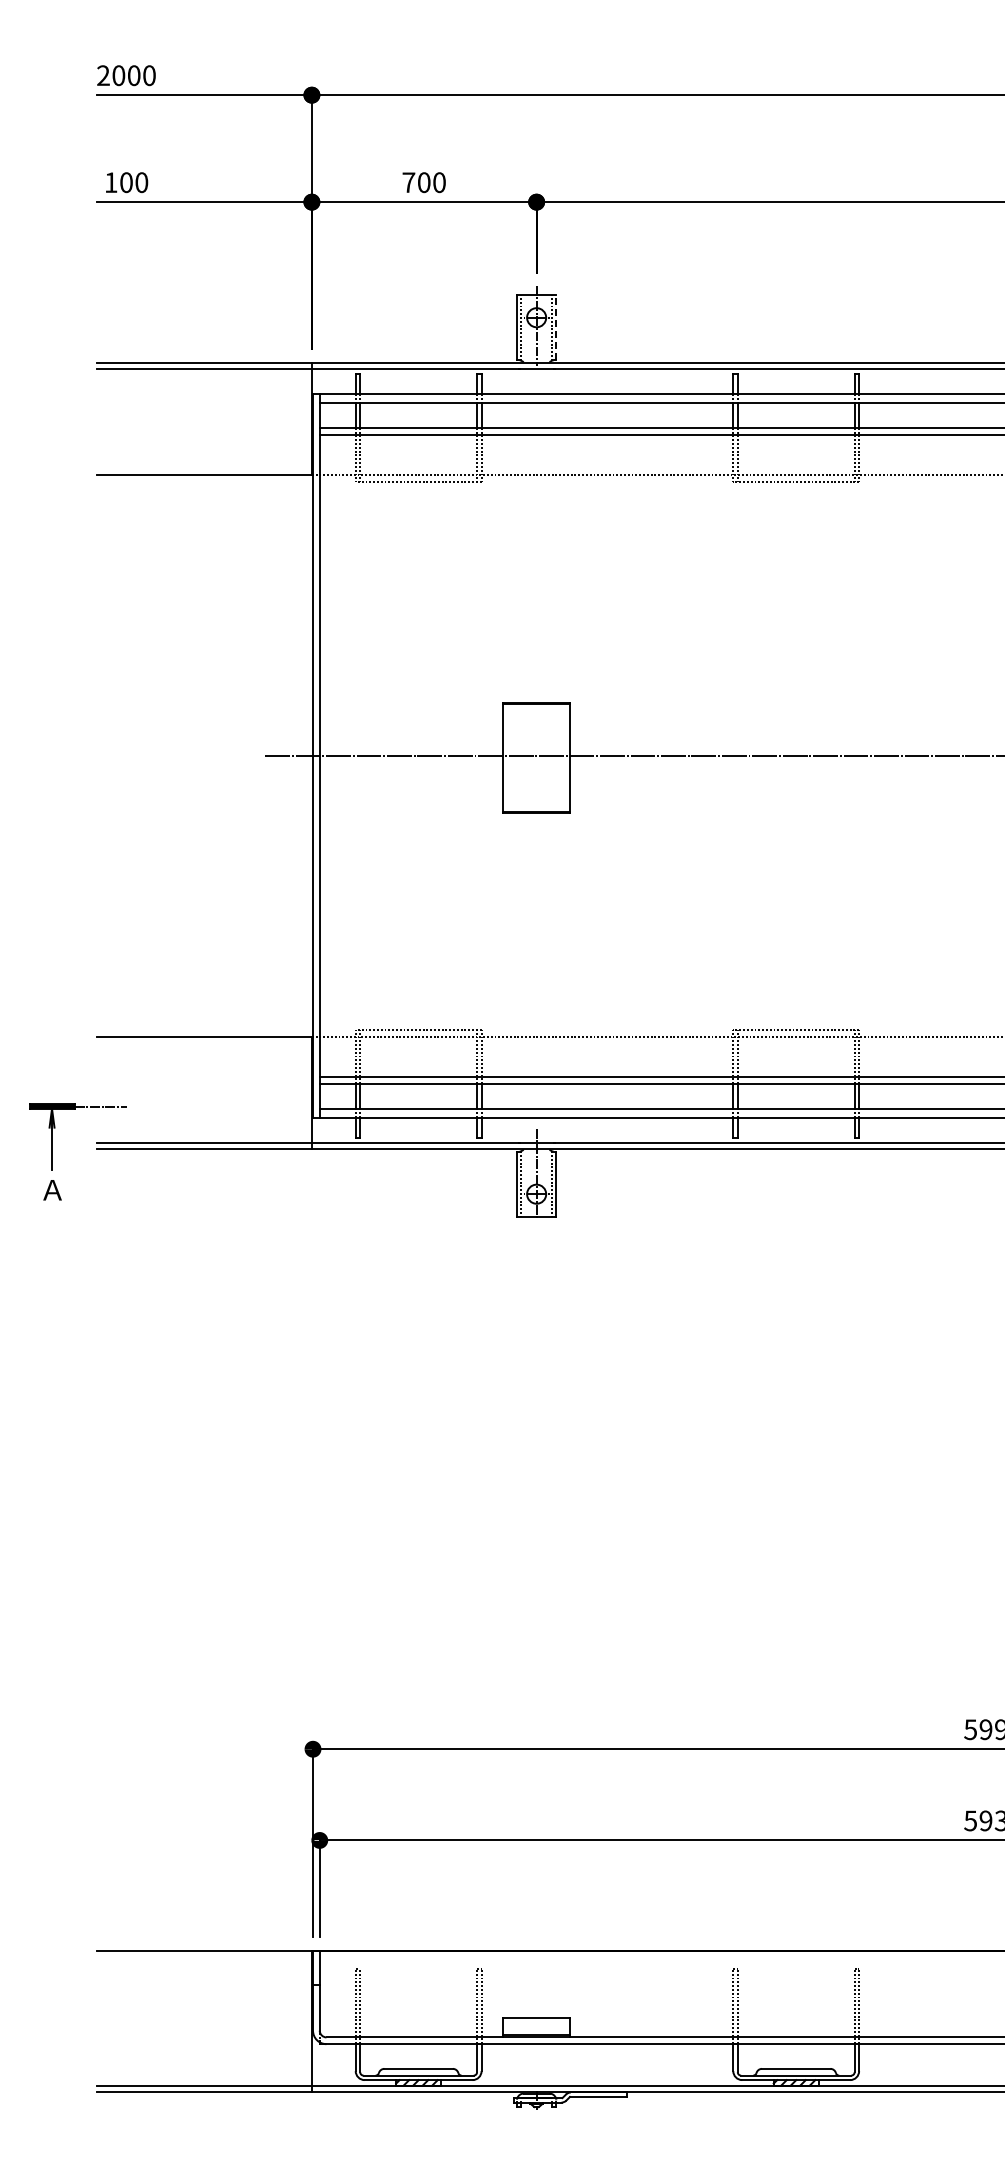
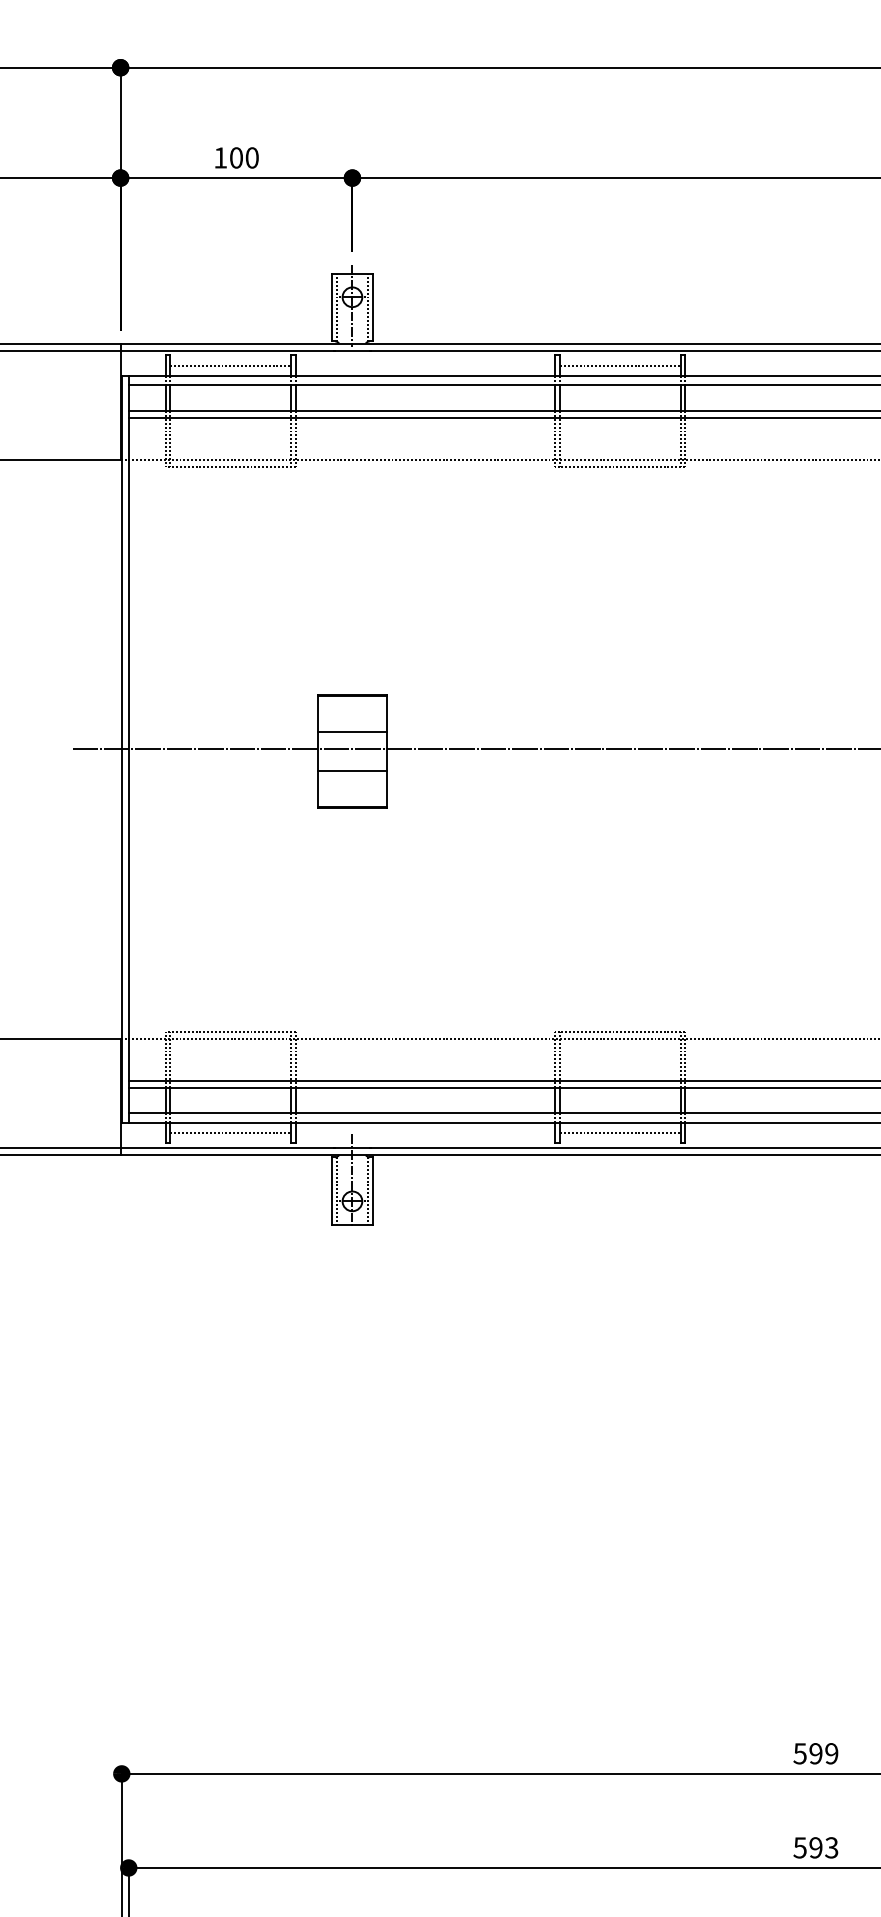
text: (408, 182) -> (220, 157), 700 -> 100
line: (556, 327) -> (372, 307), dashed -> solid
line: (418, 384) -> (230, 366), added
line: (795, 384) -> (619, 366), added
line: (536, 739) -> (352, 732), added
line: (536, 776) -> (352, 770), added
line: (418, 1127) -> (230, 1132), added
line: (795, 1127) -> (619, 1132), added

